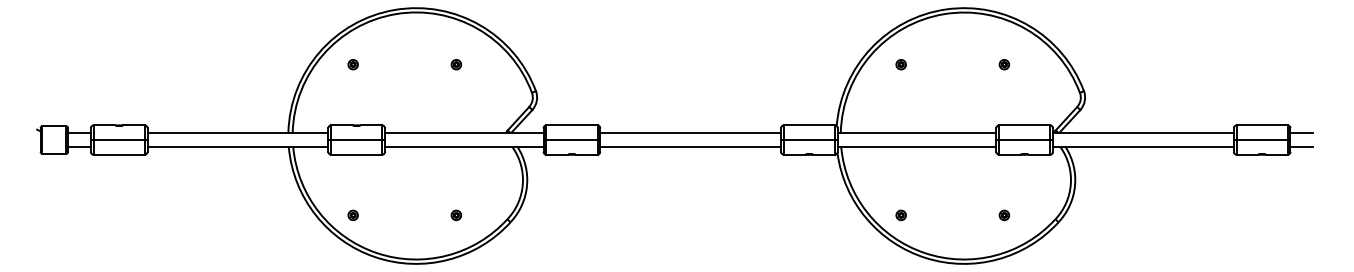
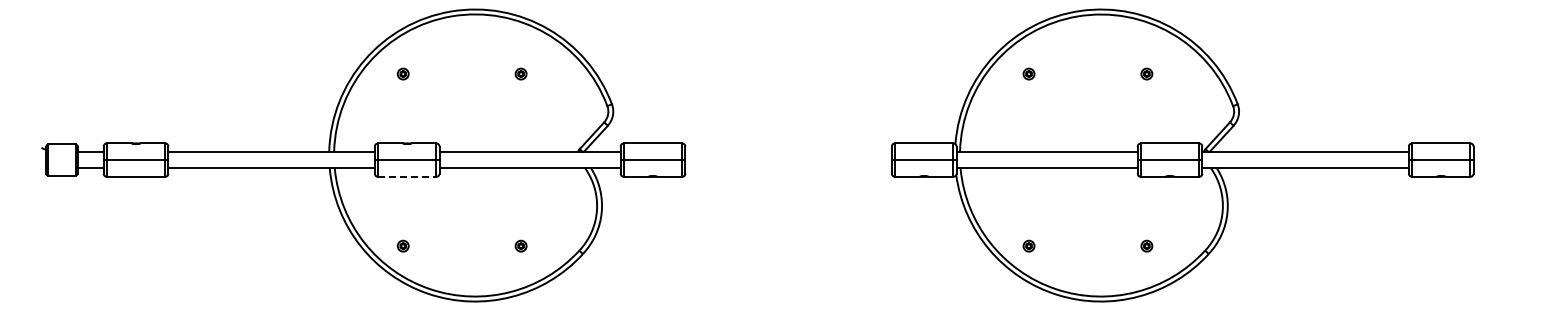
line: (690, 132) -> (788, 151), removed
line: (1301, 132) -> (1486, 151), removed
line: (690, 147) -> (788, 168), removed
line: (1301, 147) -> (1486, 168), removed
line: (356, 154) -> (407, 176), solid -> dashed

